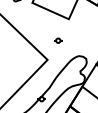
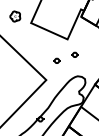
part: (75, 34) -> (74, 54), added

